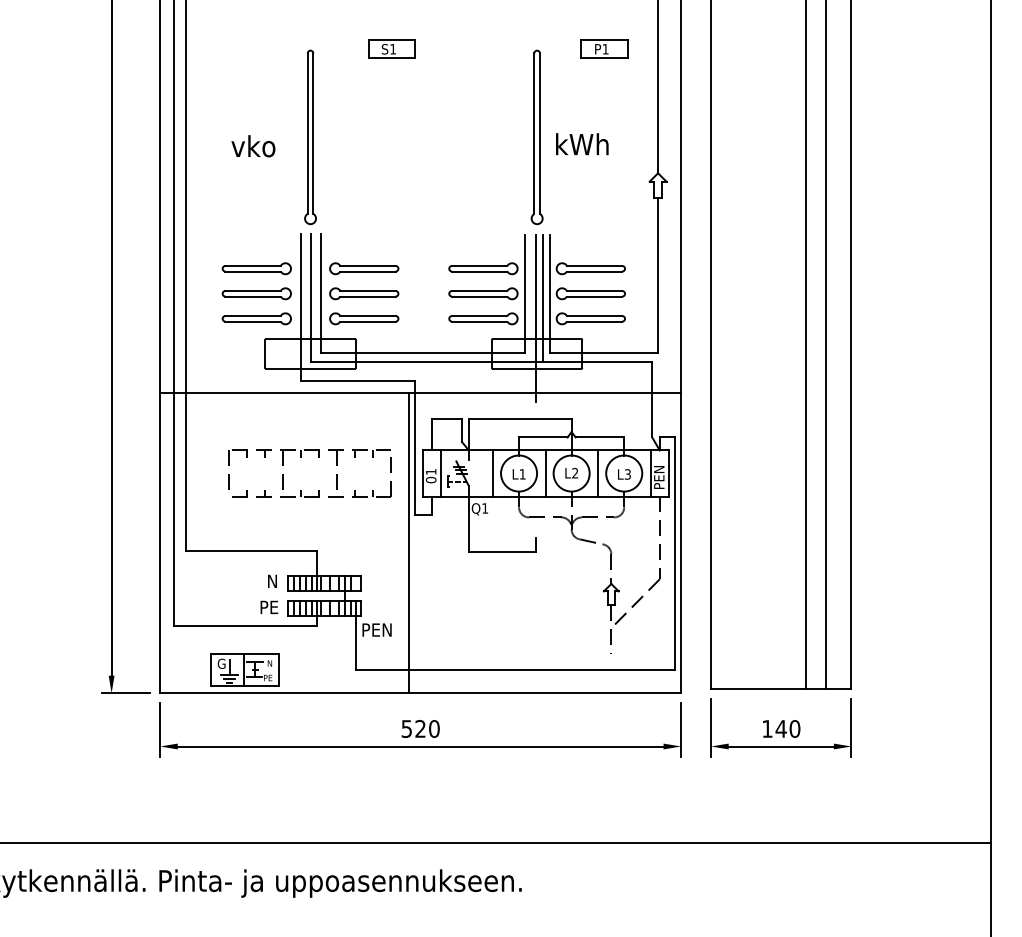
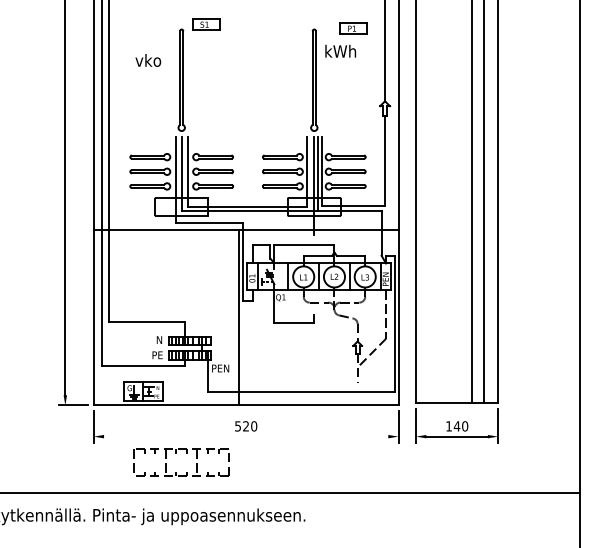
part: (392, 48) -> (206, 24), moved
text: (581, 142) -> (340, 50), moved
text: (253, 146) -> (148, 60), moved
part: (301, 457) -> (176, 453), moved
line: (421, 746) -> (246, 436), removed

